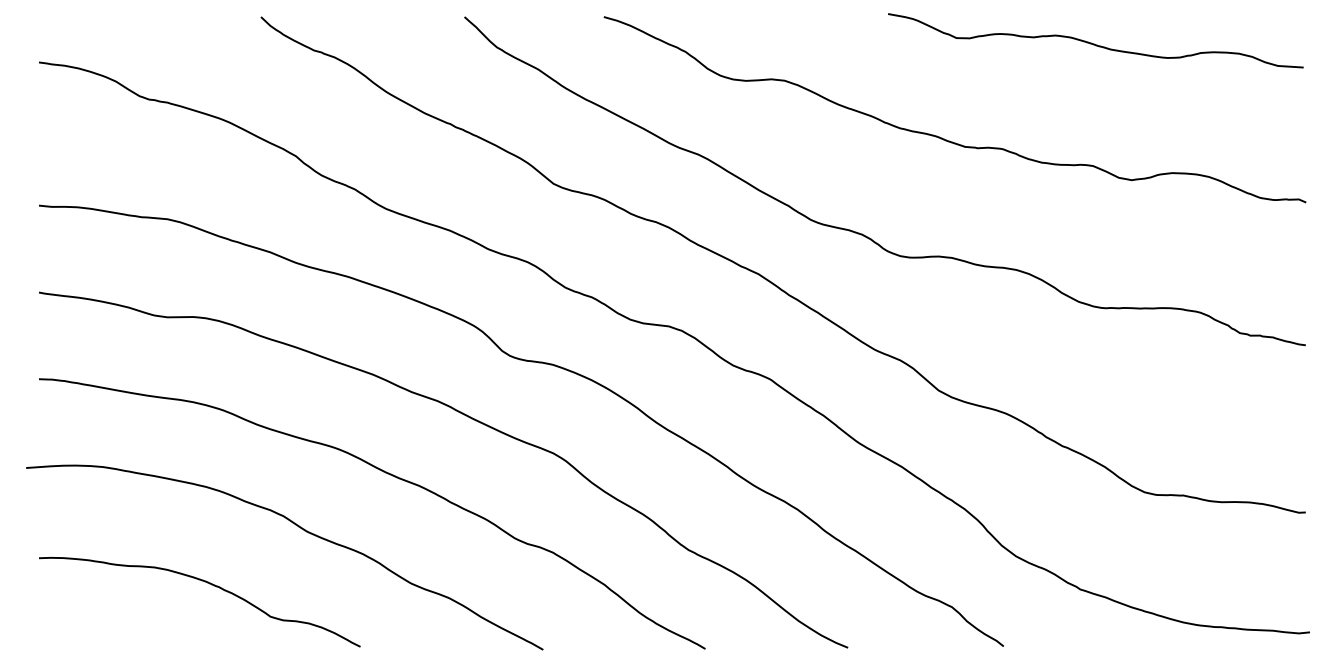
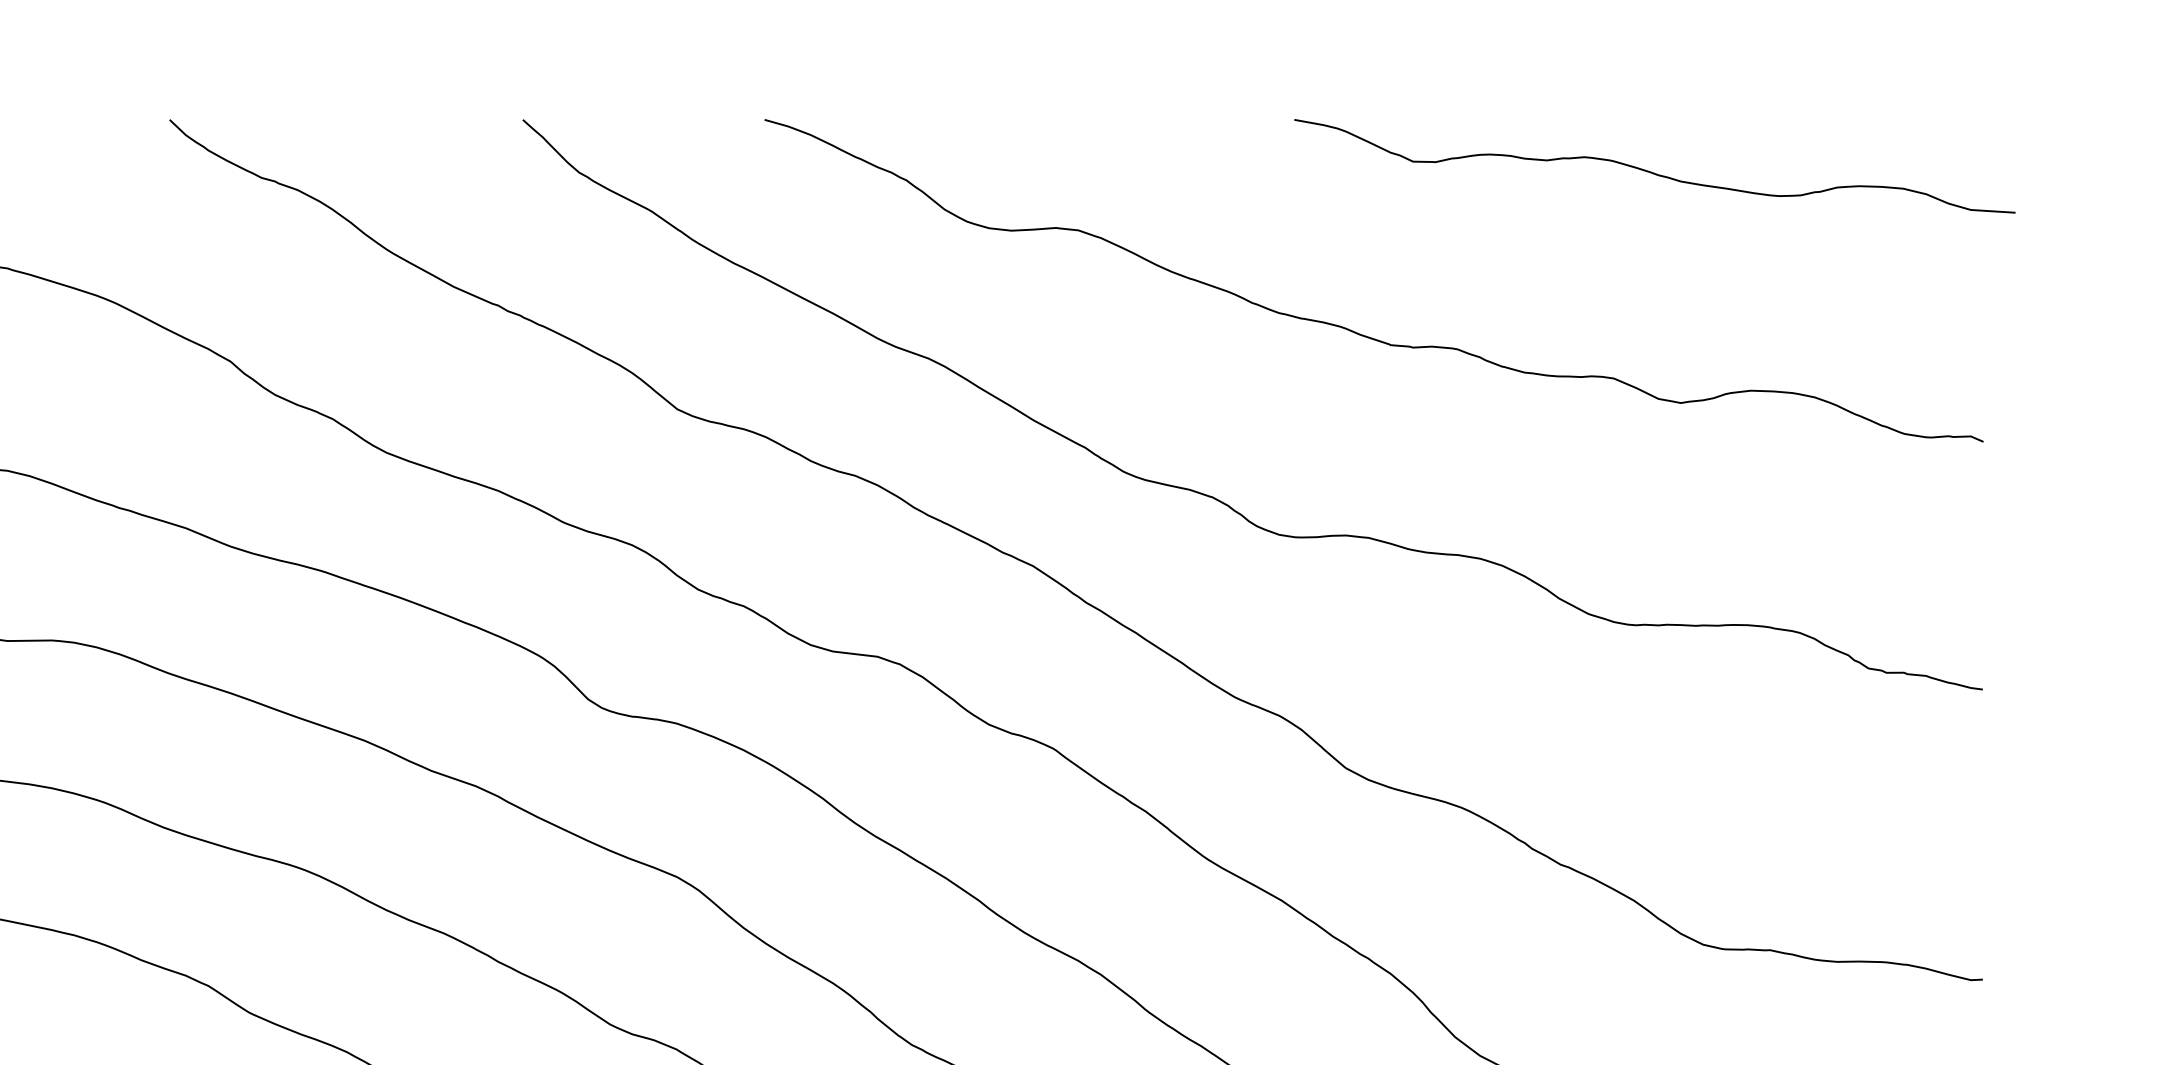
curve: (1094, 43) -> (1652, 170), moved

